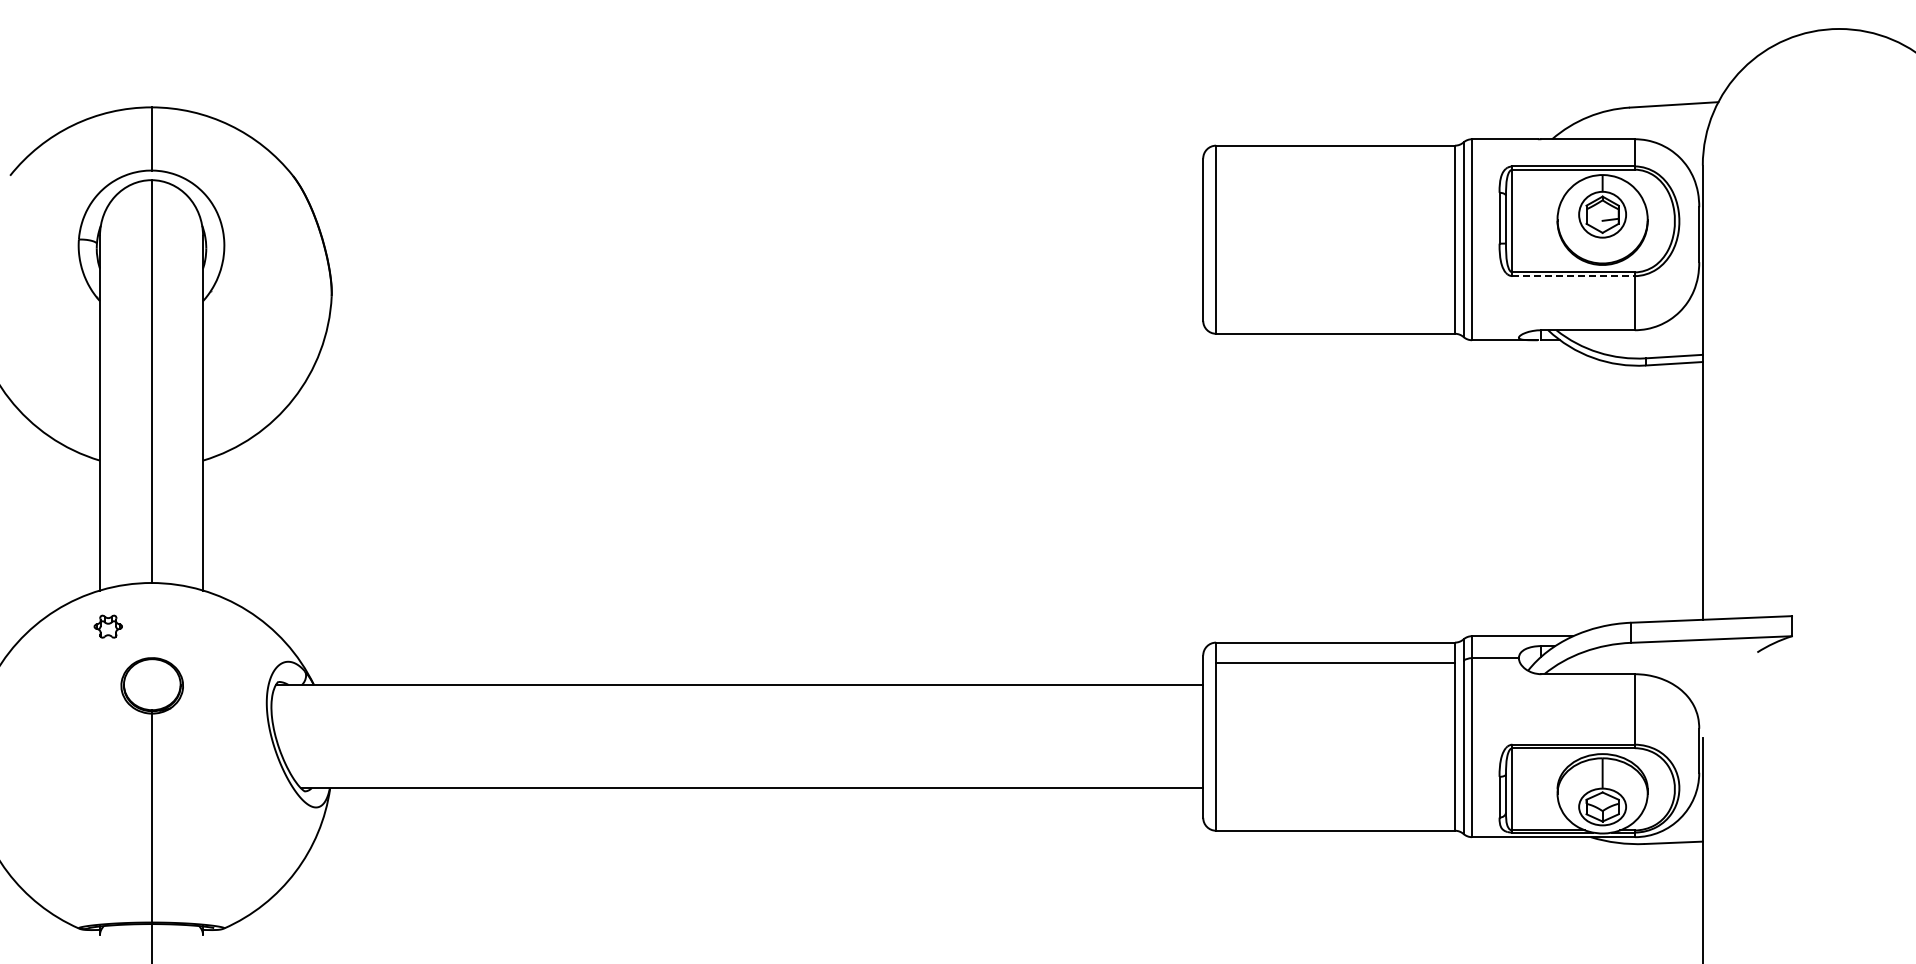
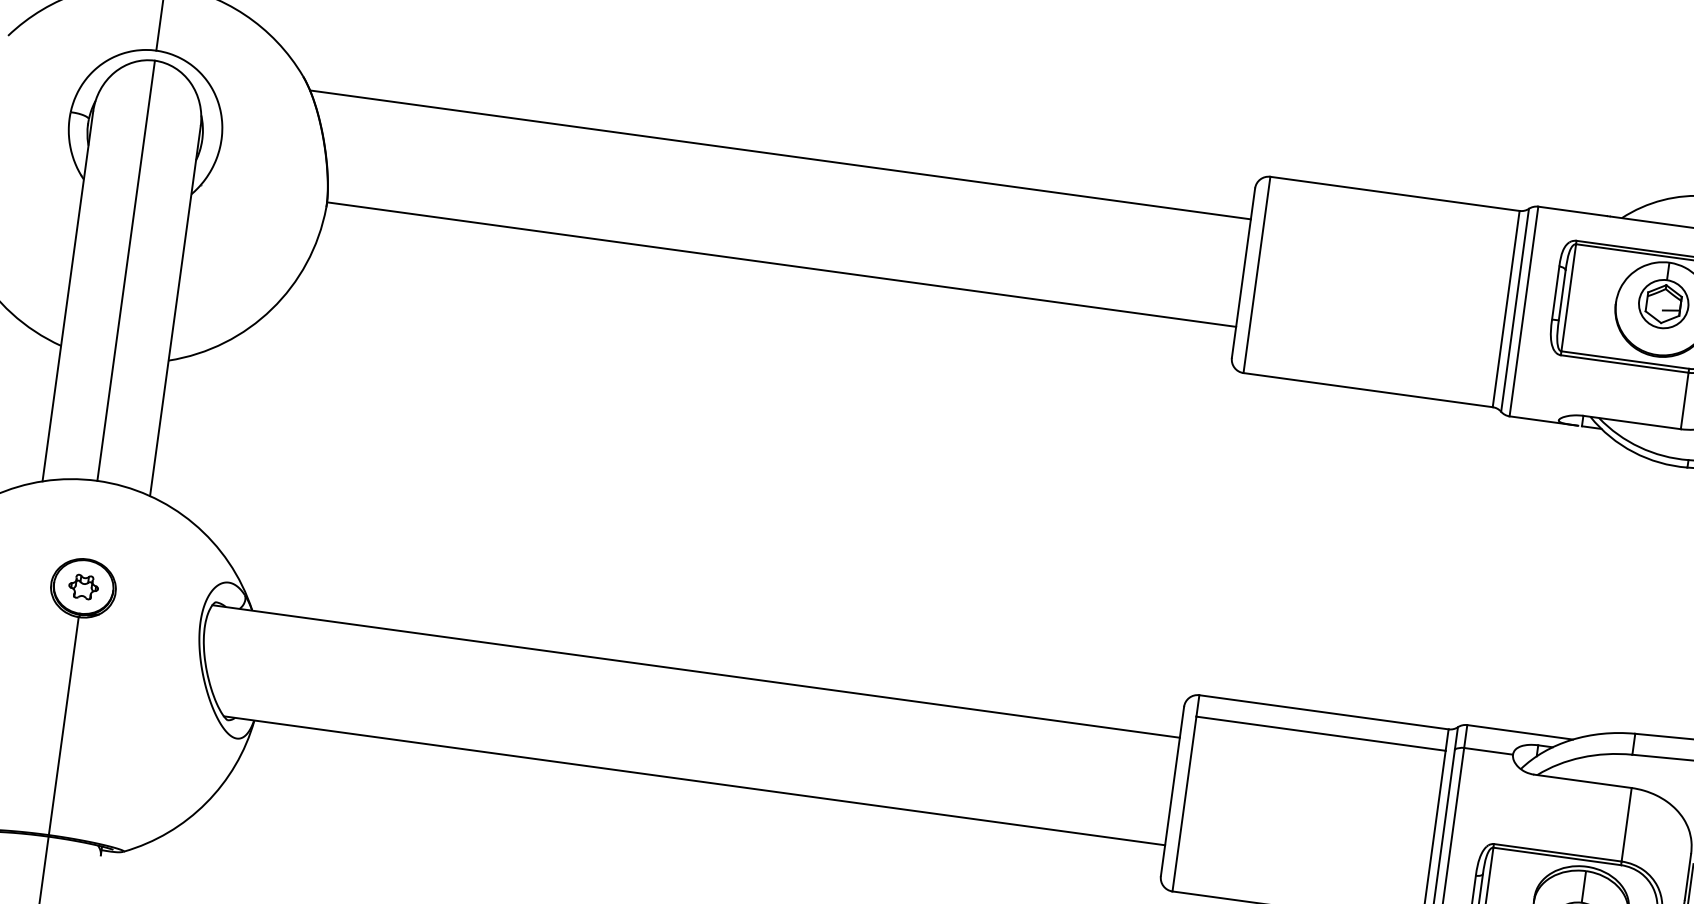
line: (752, 188) -> (780, 155), added
line: (1574, 276) -> (1625, 364), dashed -> solid
line: (767, 291) -> (781, 264), added
part: (107, 626) -> (82, 586), moved

